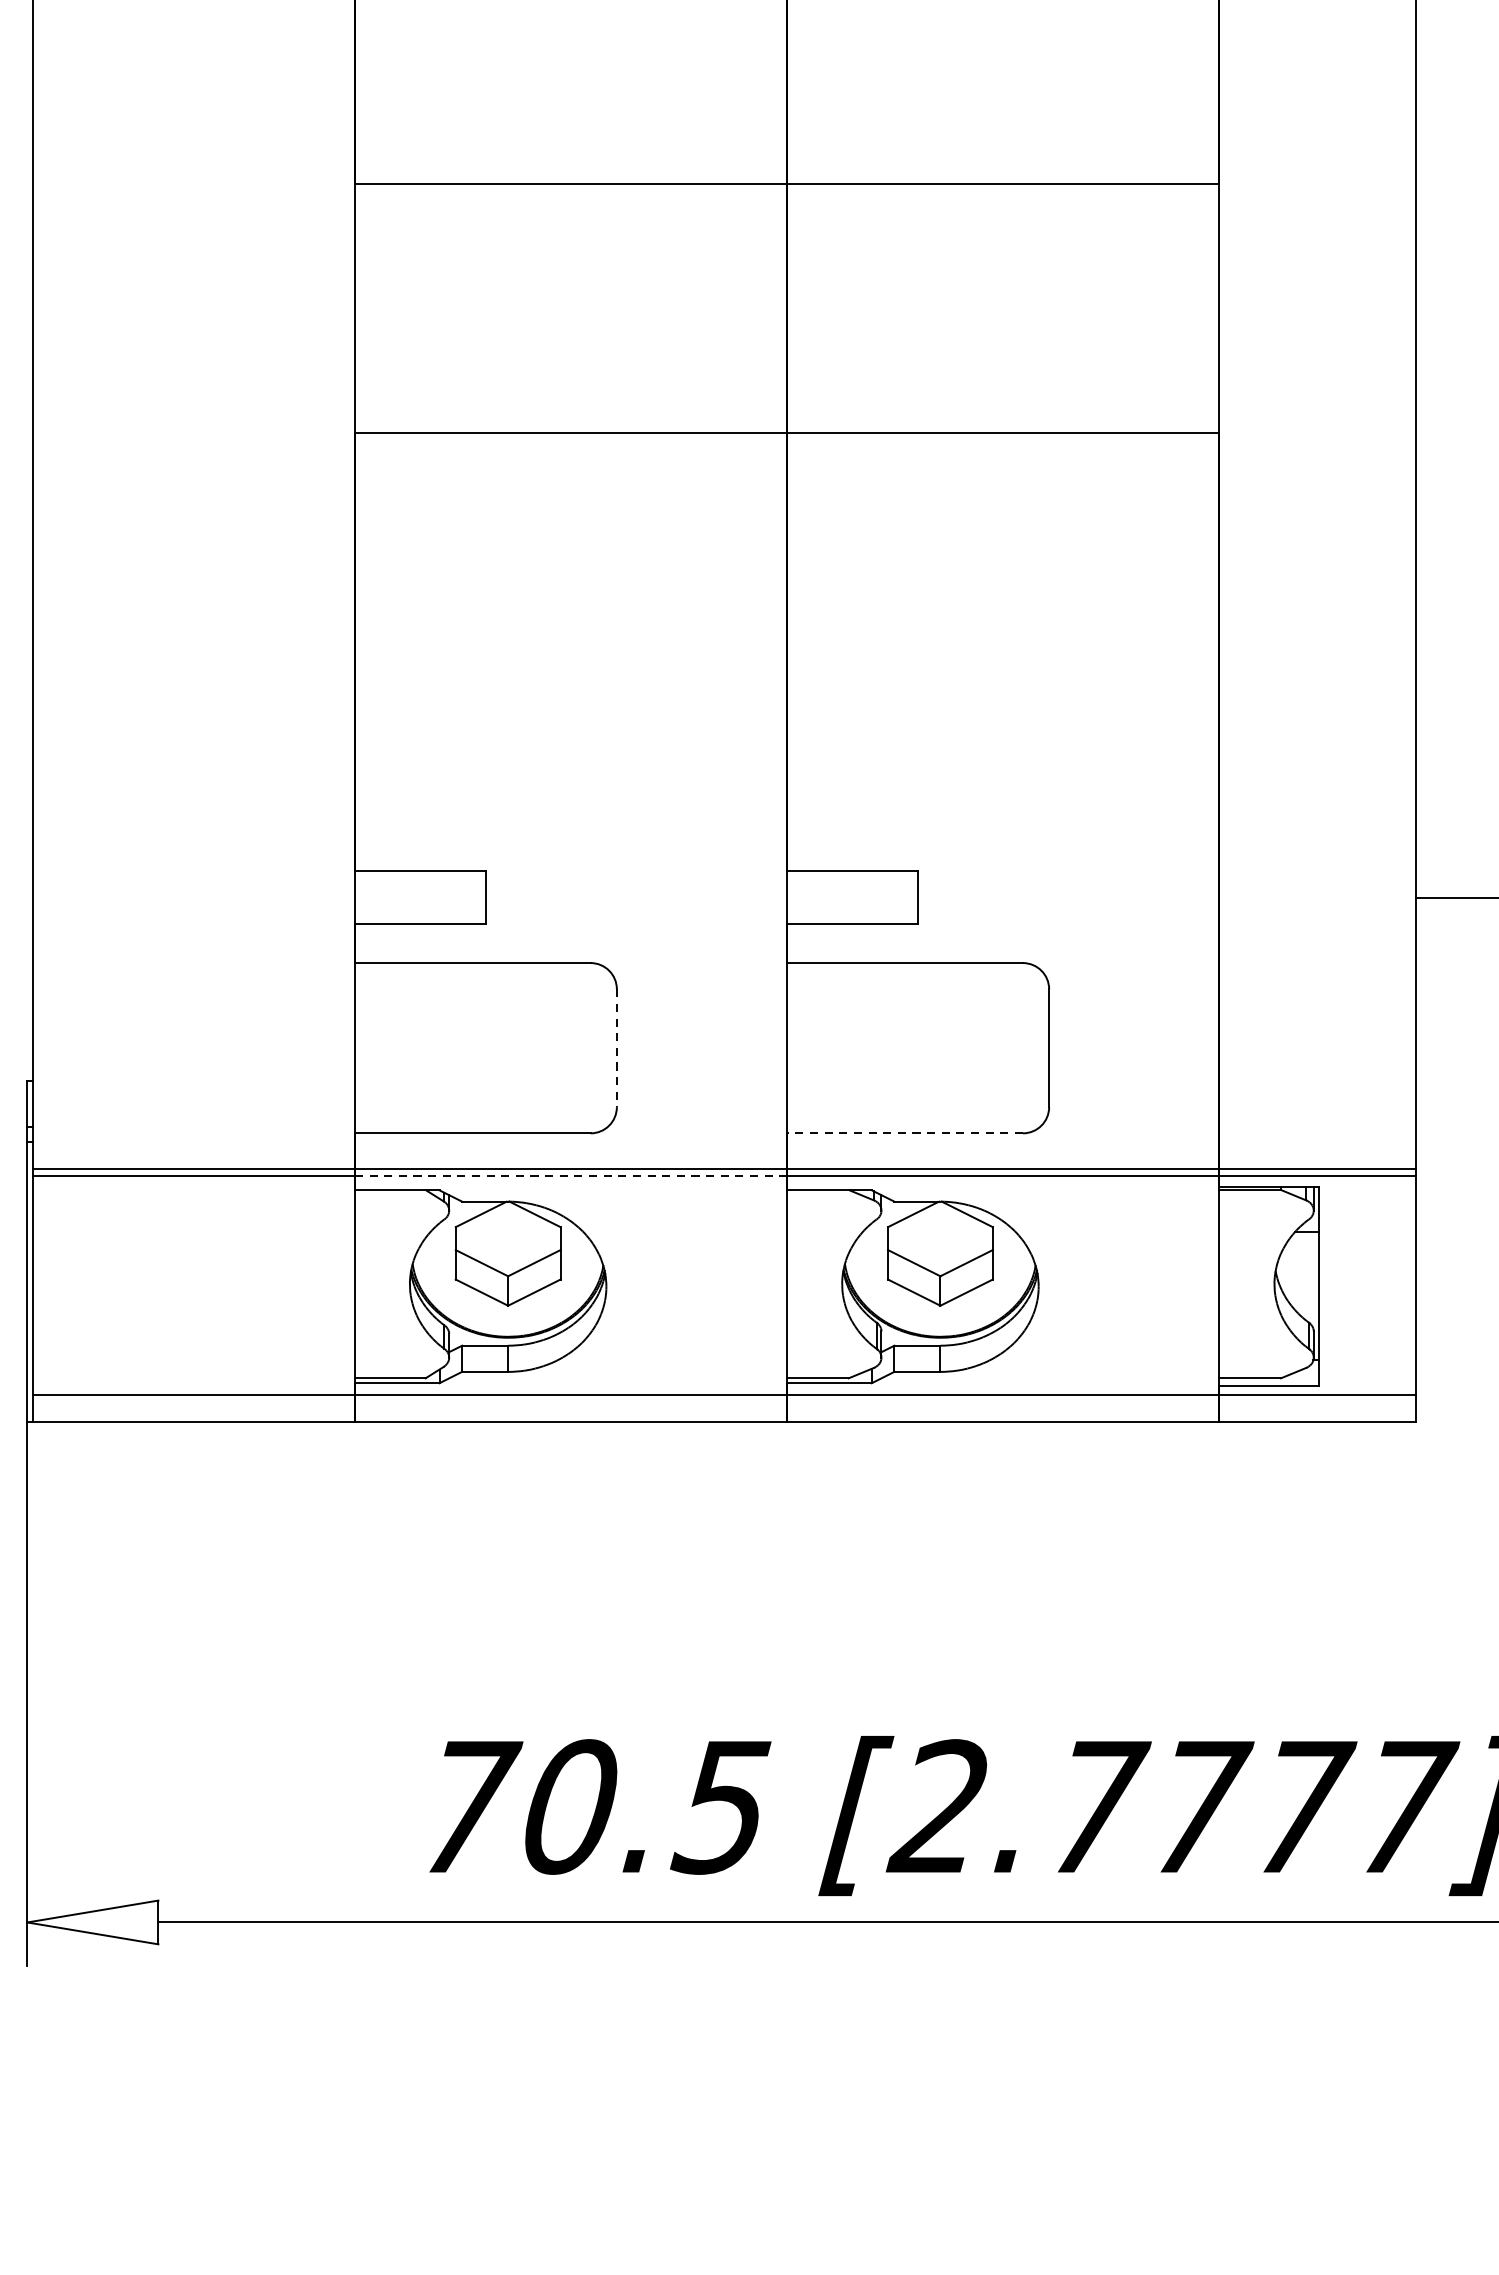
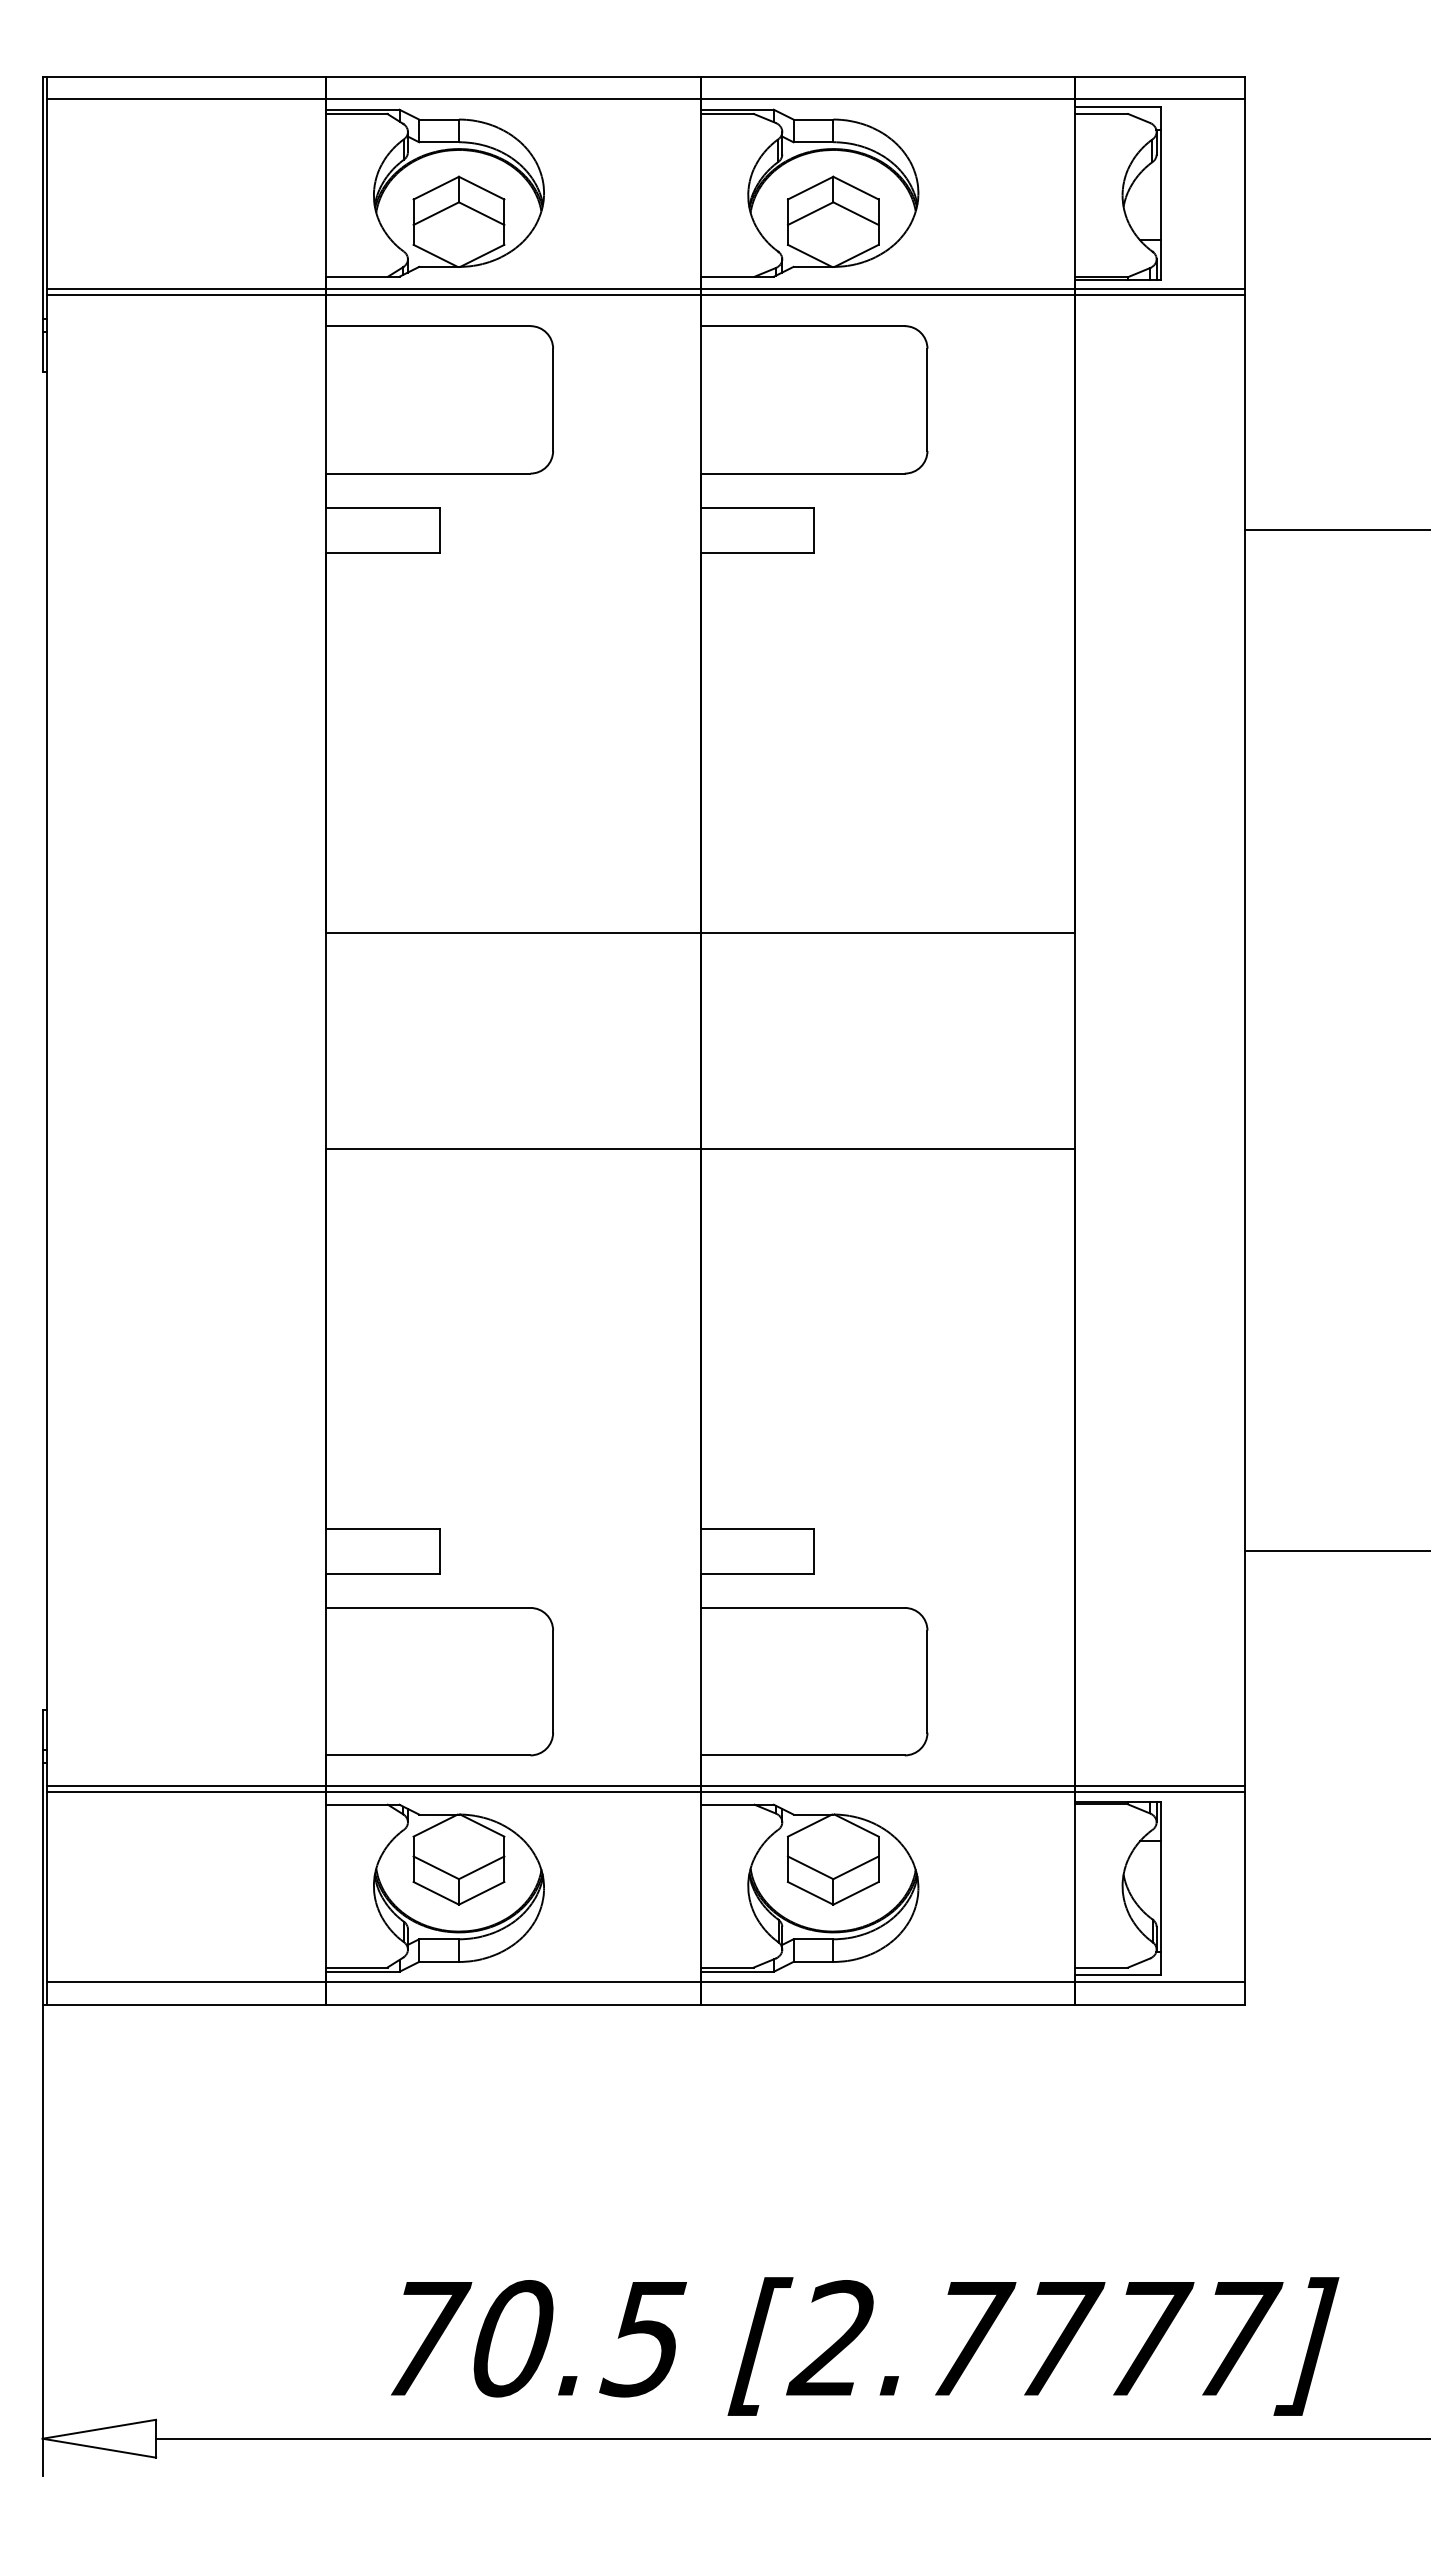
line: (617, 1049) -> (553, 1682), dashed -> solid
line: (904, 1133) -> (802, 1755), dashed -> solid
line: (571, 1176) -> (513, 1792), dashed -> solid

